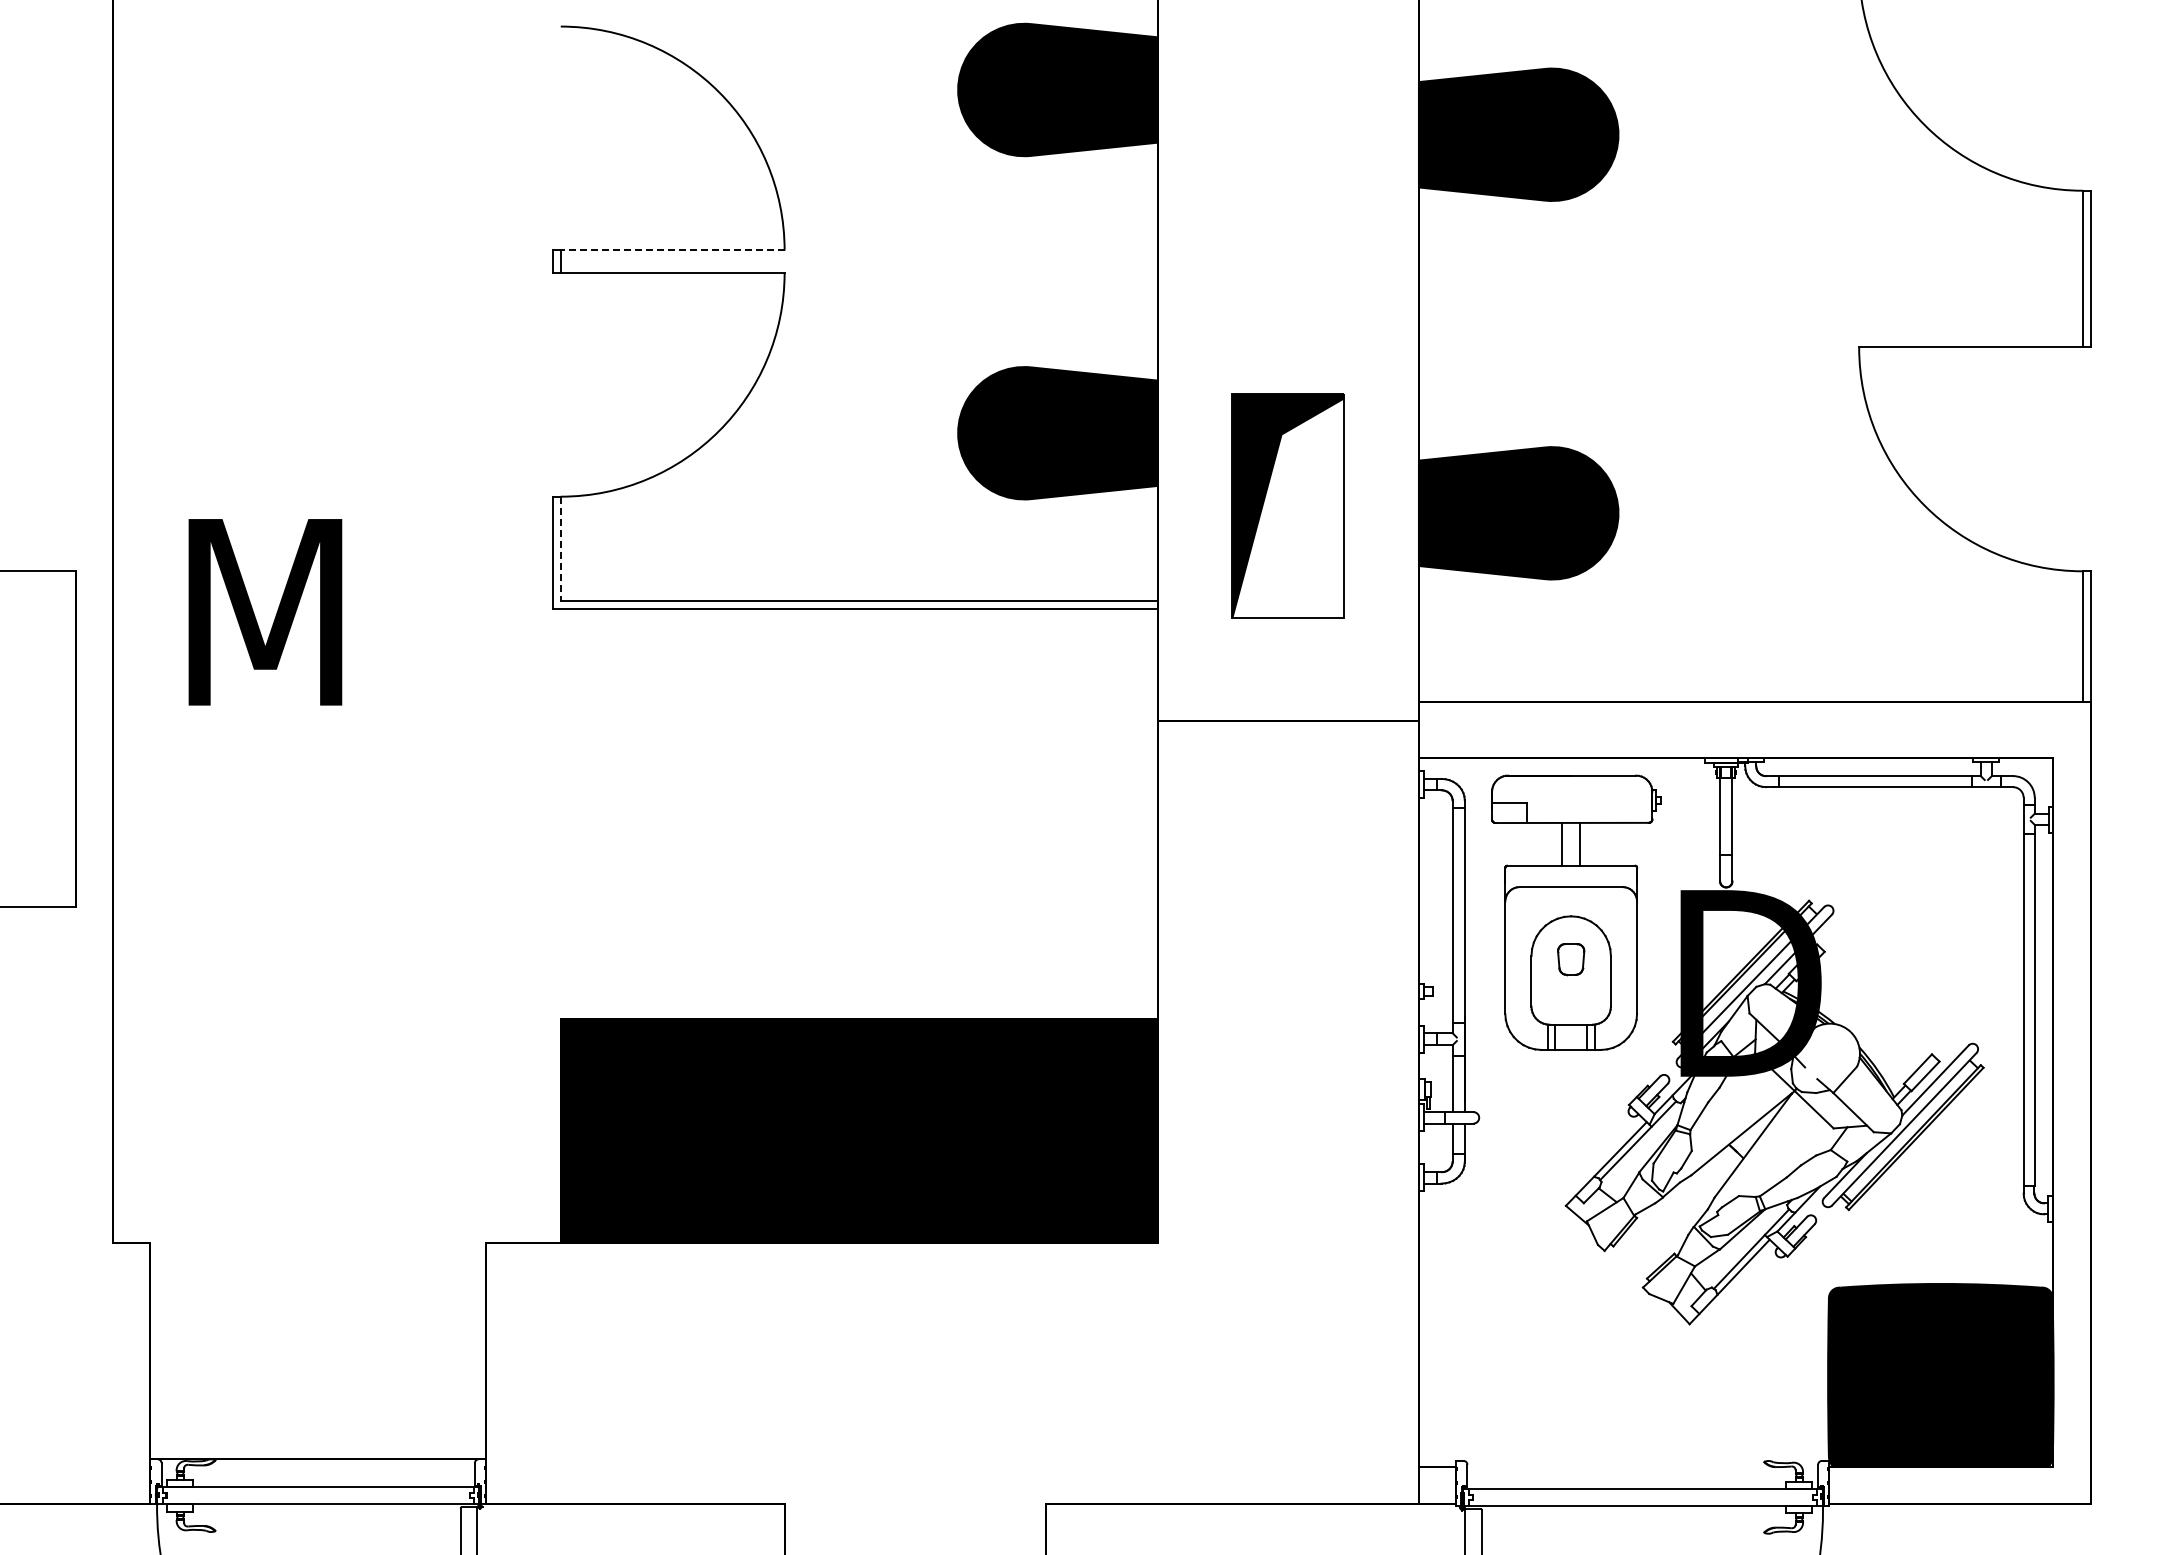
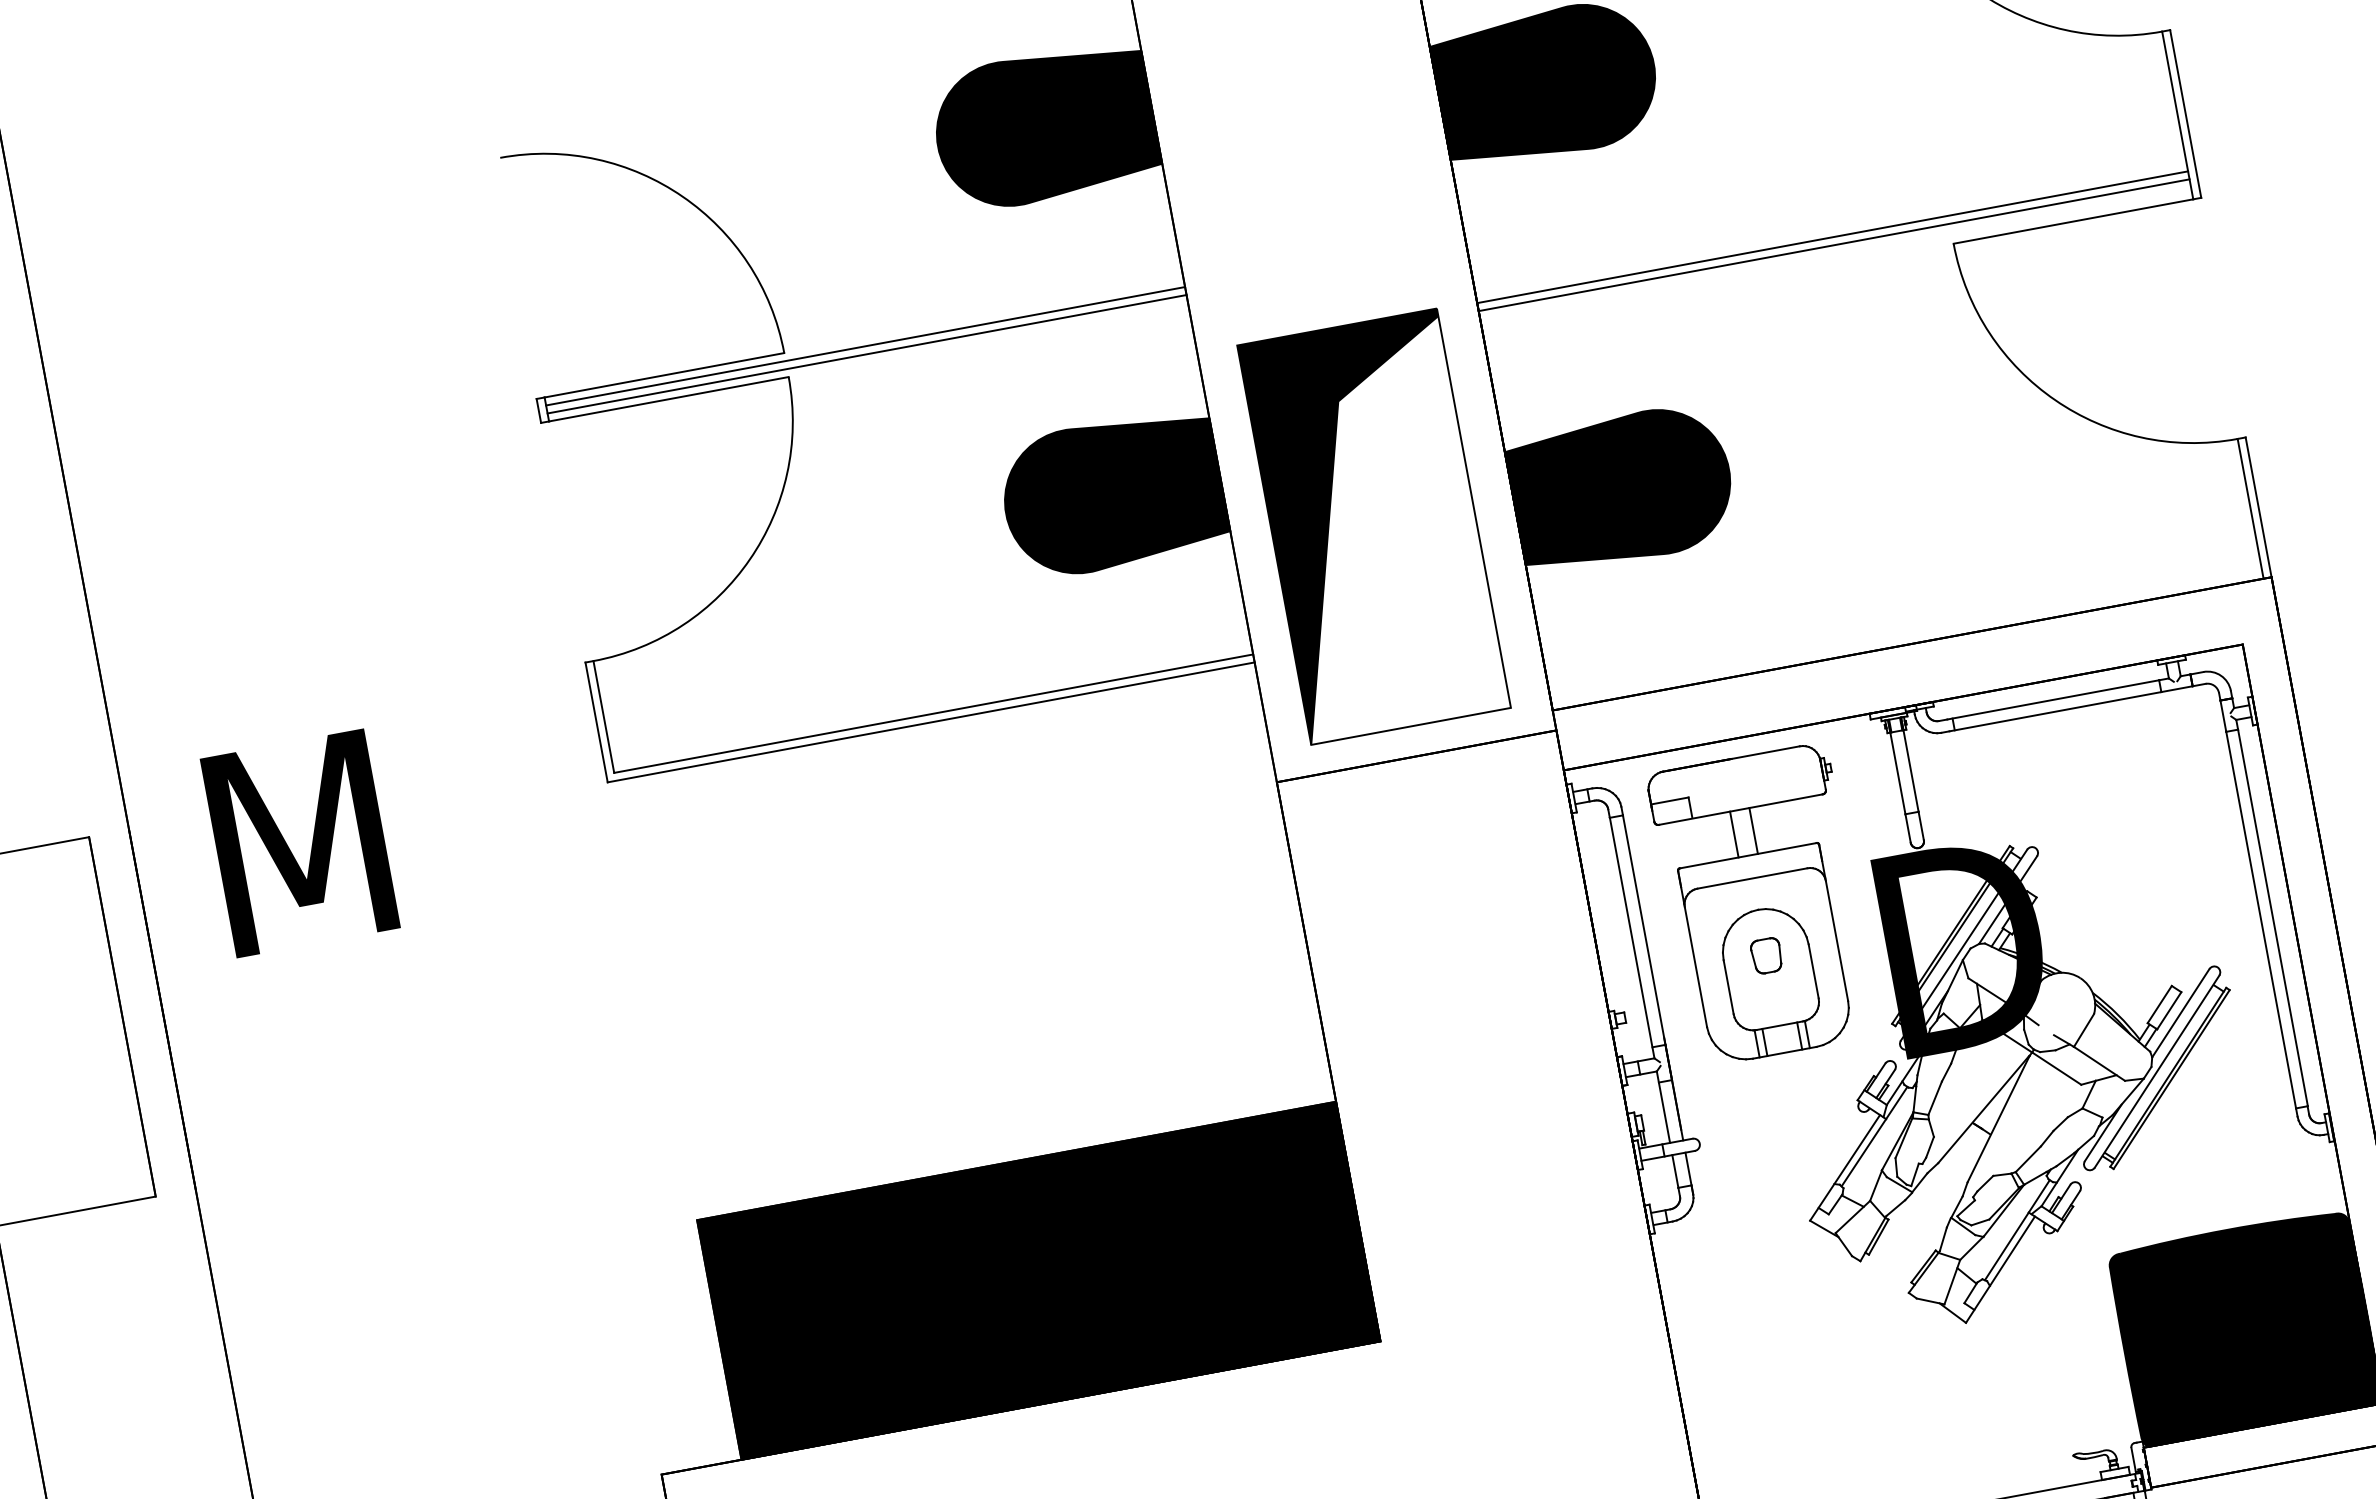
line: (672, 250) -> (664, 375), dashed -> solid
line: (858, 257) -> (864, 345), added
line: (858, 265) -> (866, 354), added
line: (1750, 321) -> (1832, 237), added
line: (1750, 328) -> (1833, 245), added
part: (1288, 505) -> (1374, 526), size x1.67
line: (560, 549) -> (603, 717), dashed -> solid

